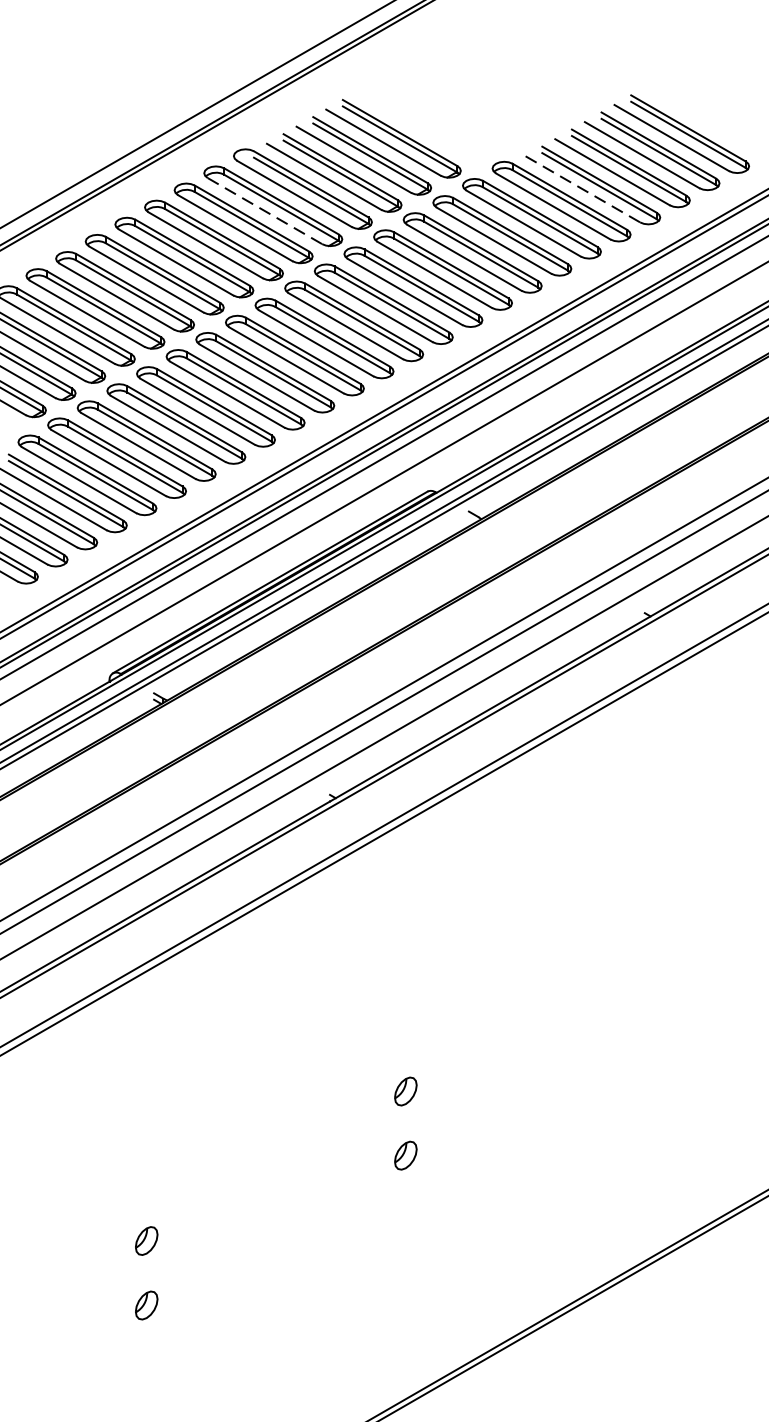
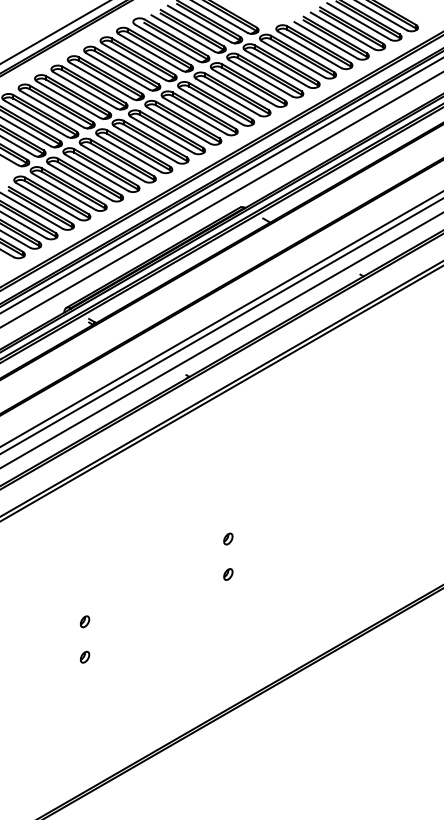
line: (583, 189) -> (326, 40), dashed -> solid
line: (265, 211) -> (150, 52), dashed -> solid
part: (406, 1090) -> (228, 538), size x0.71
part: (406, 1155) -> (228, 574), size x0.71
part: (145, 1240) -> (84, 621), size x0.71
part: (145, 1303) -> (84, 656), size x0.71

